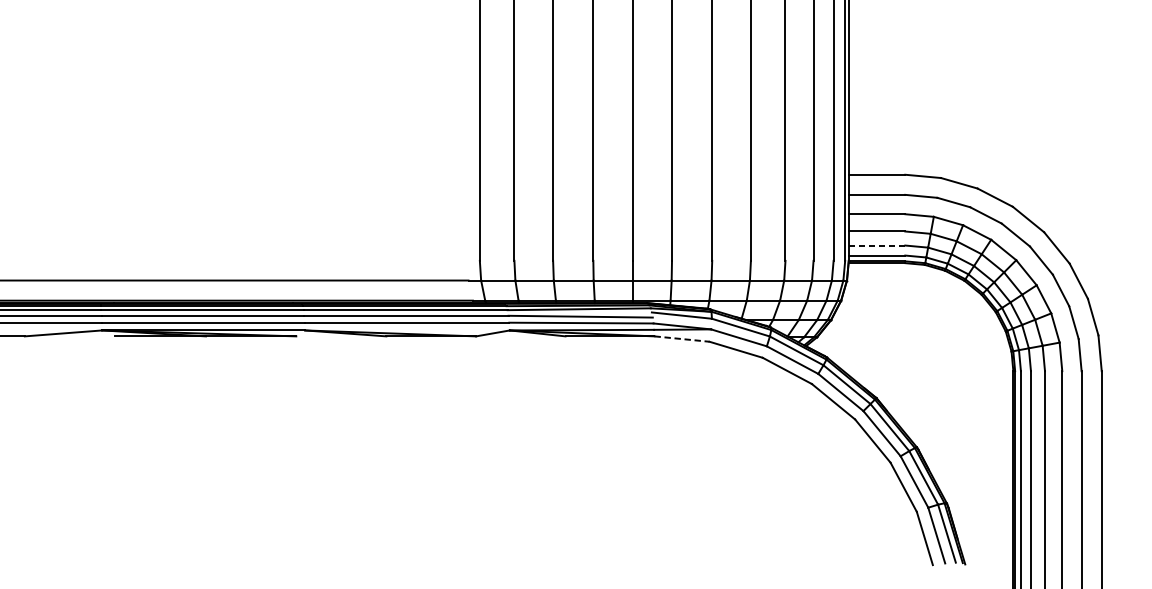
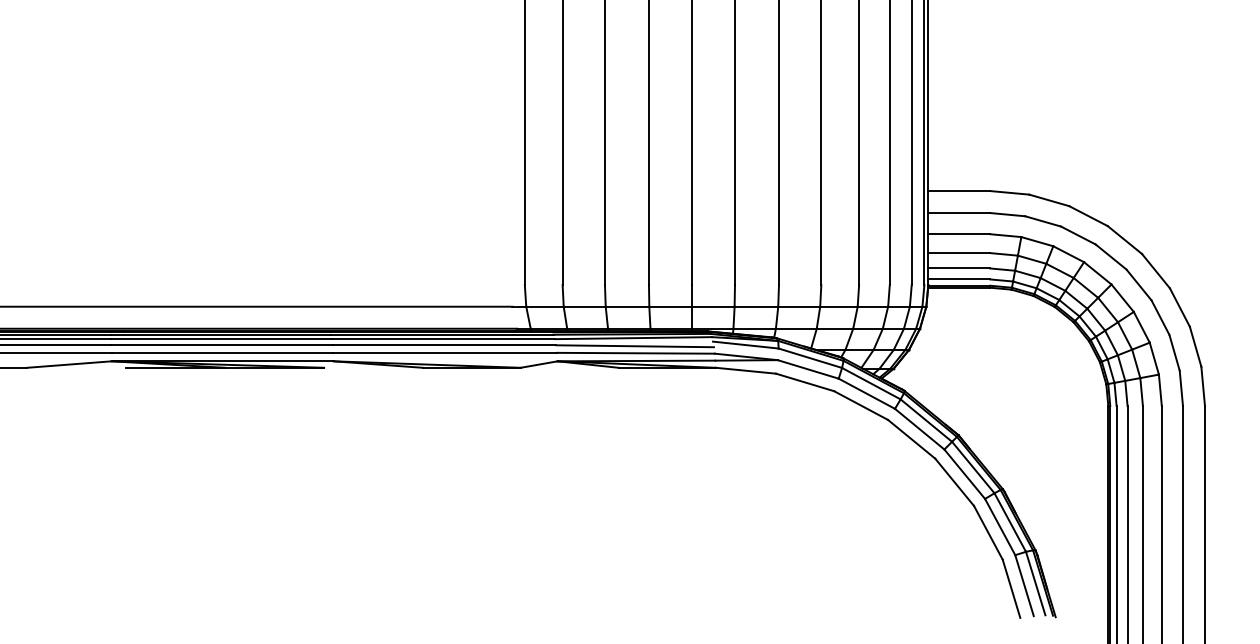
line: (877, 245) -> (959, 268), dashed -> solid
line: (682, 338) -> (746, 370), dashed -> solid

